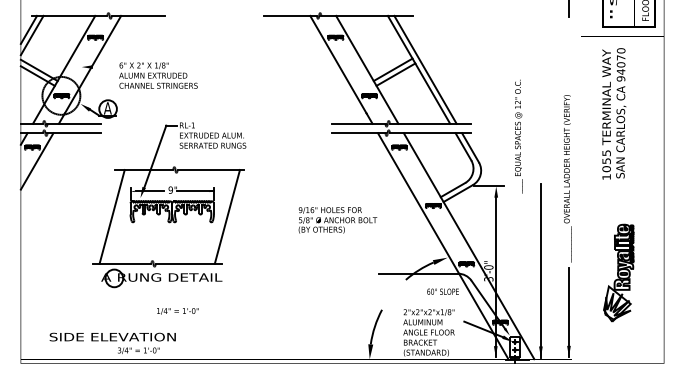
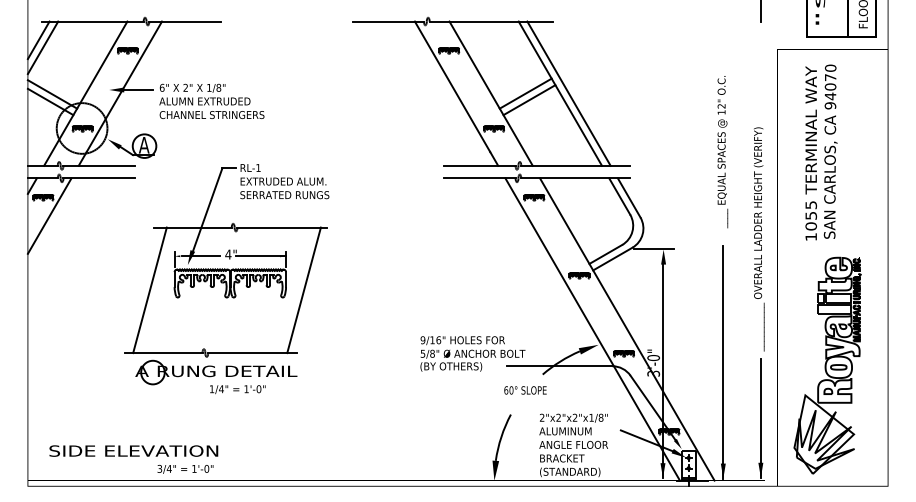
line: (102, 67) -> (137, 90), added
text: (518, 137) -> (722, 152), moved
text: (170, 190) -> (228, 254), 9" -> 4"
text: (337, 220) -> (472, 353), moved
part: (618, 273) -> (827, 365), size x1.67
text: (443, 291) -> (525, 390), moved
text: (177, 311) -> (237, 389), moved
text: (112, 336) -> (133, 450), moved

